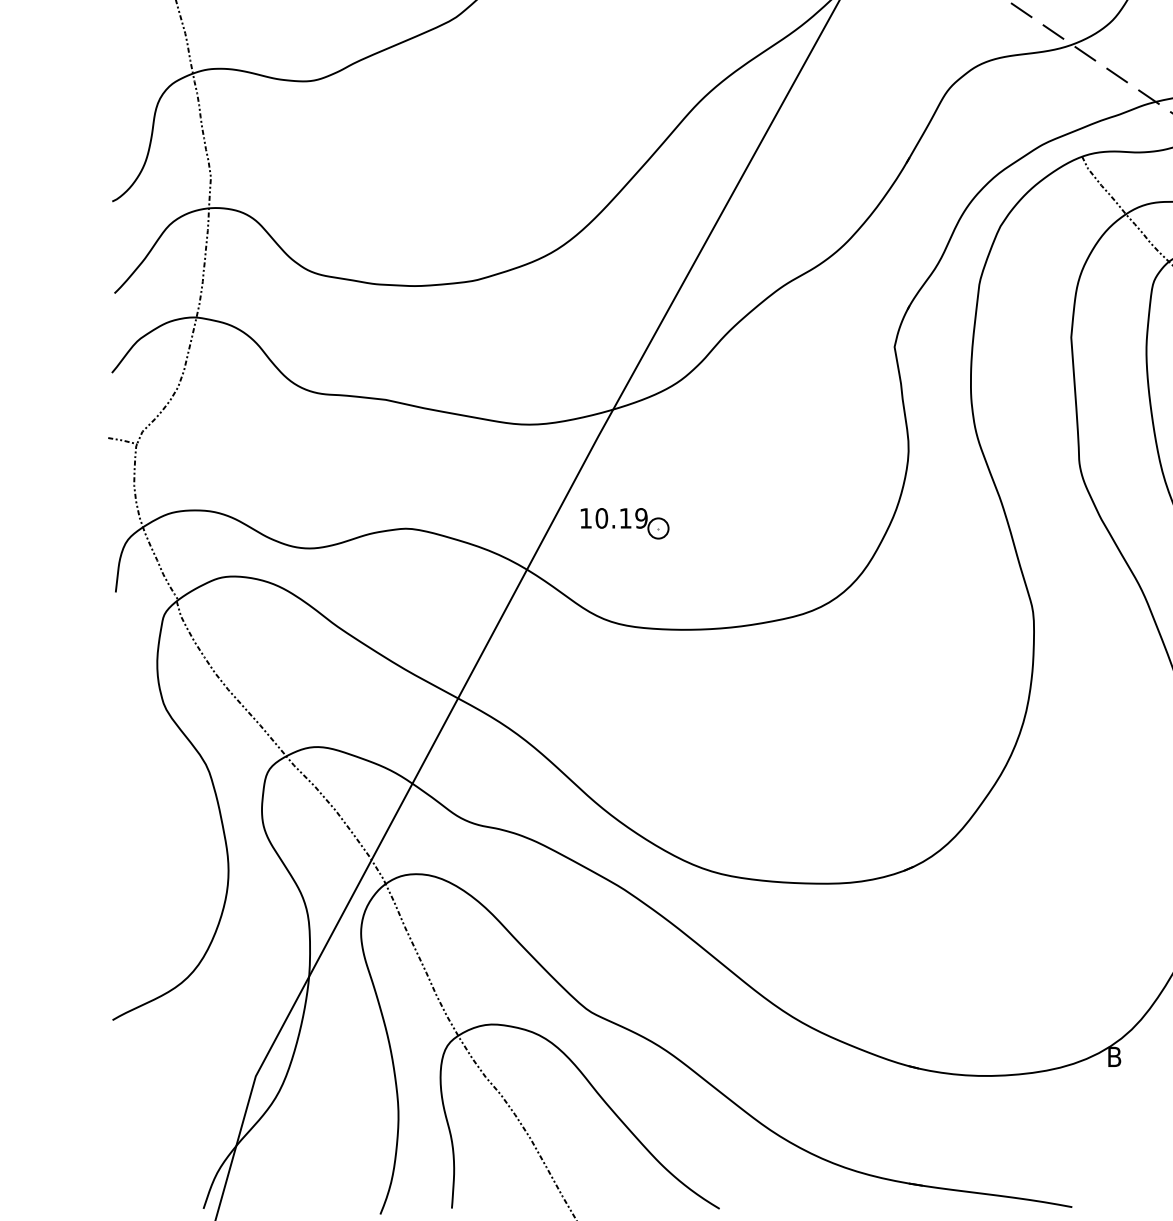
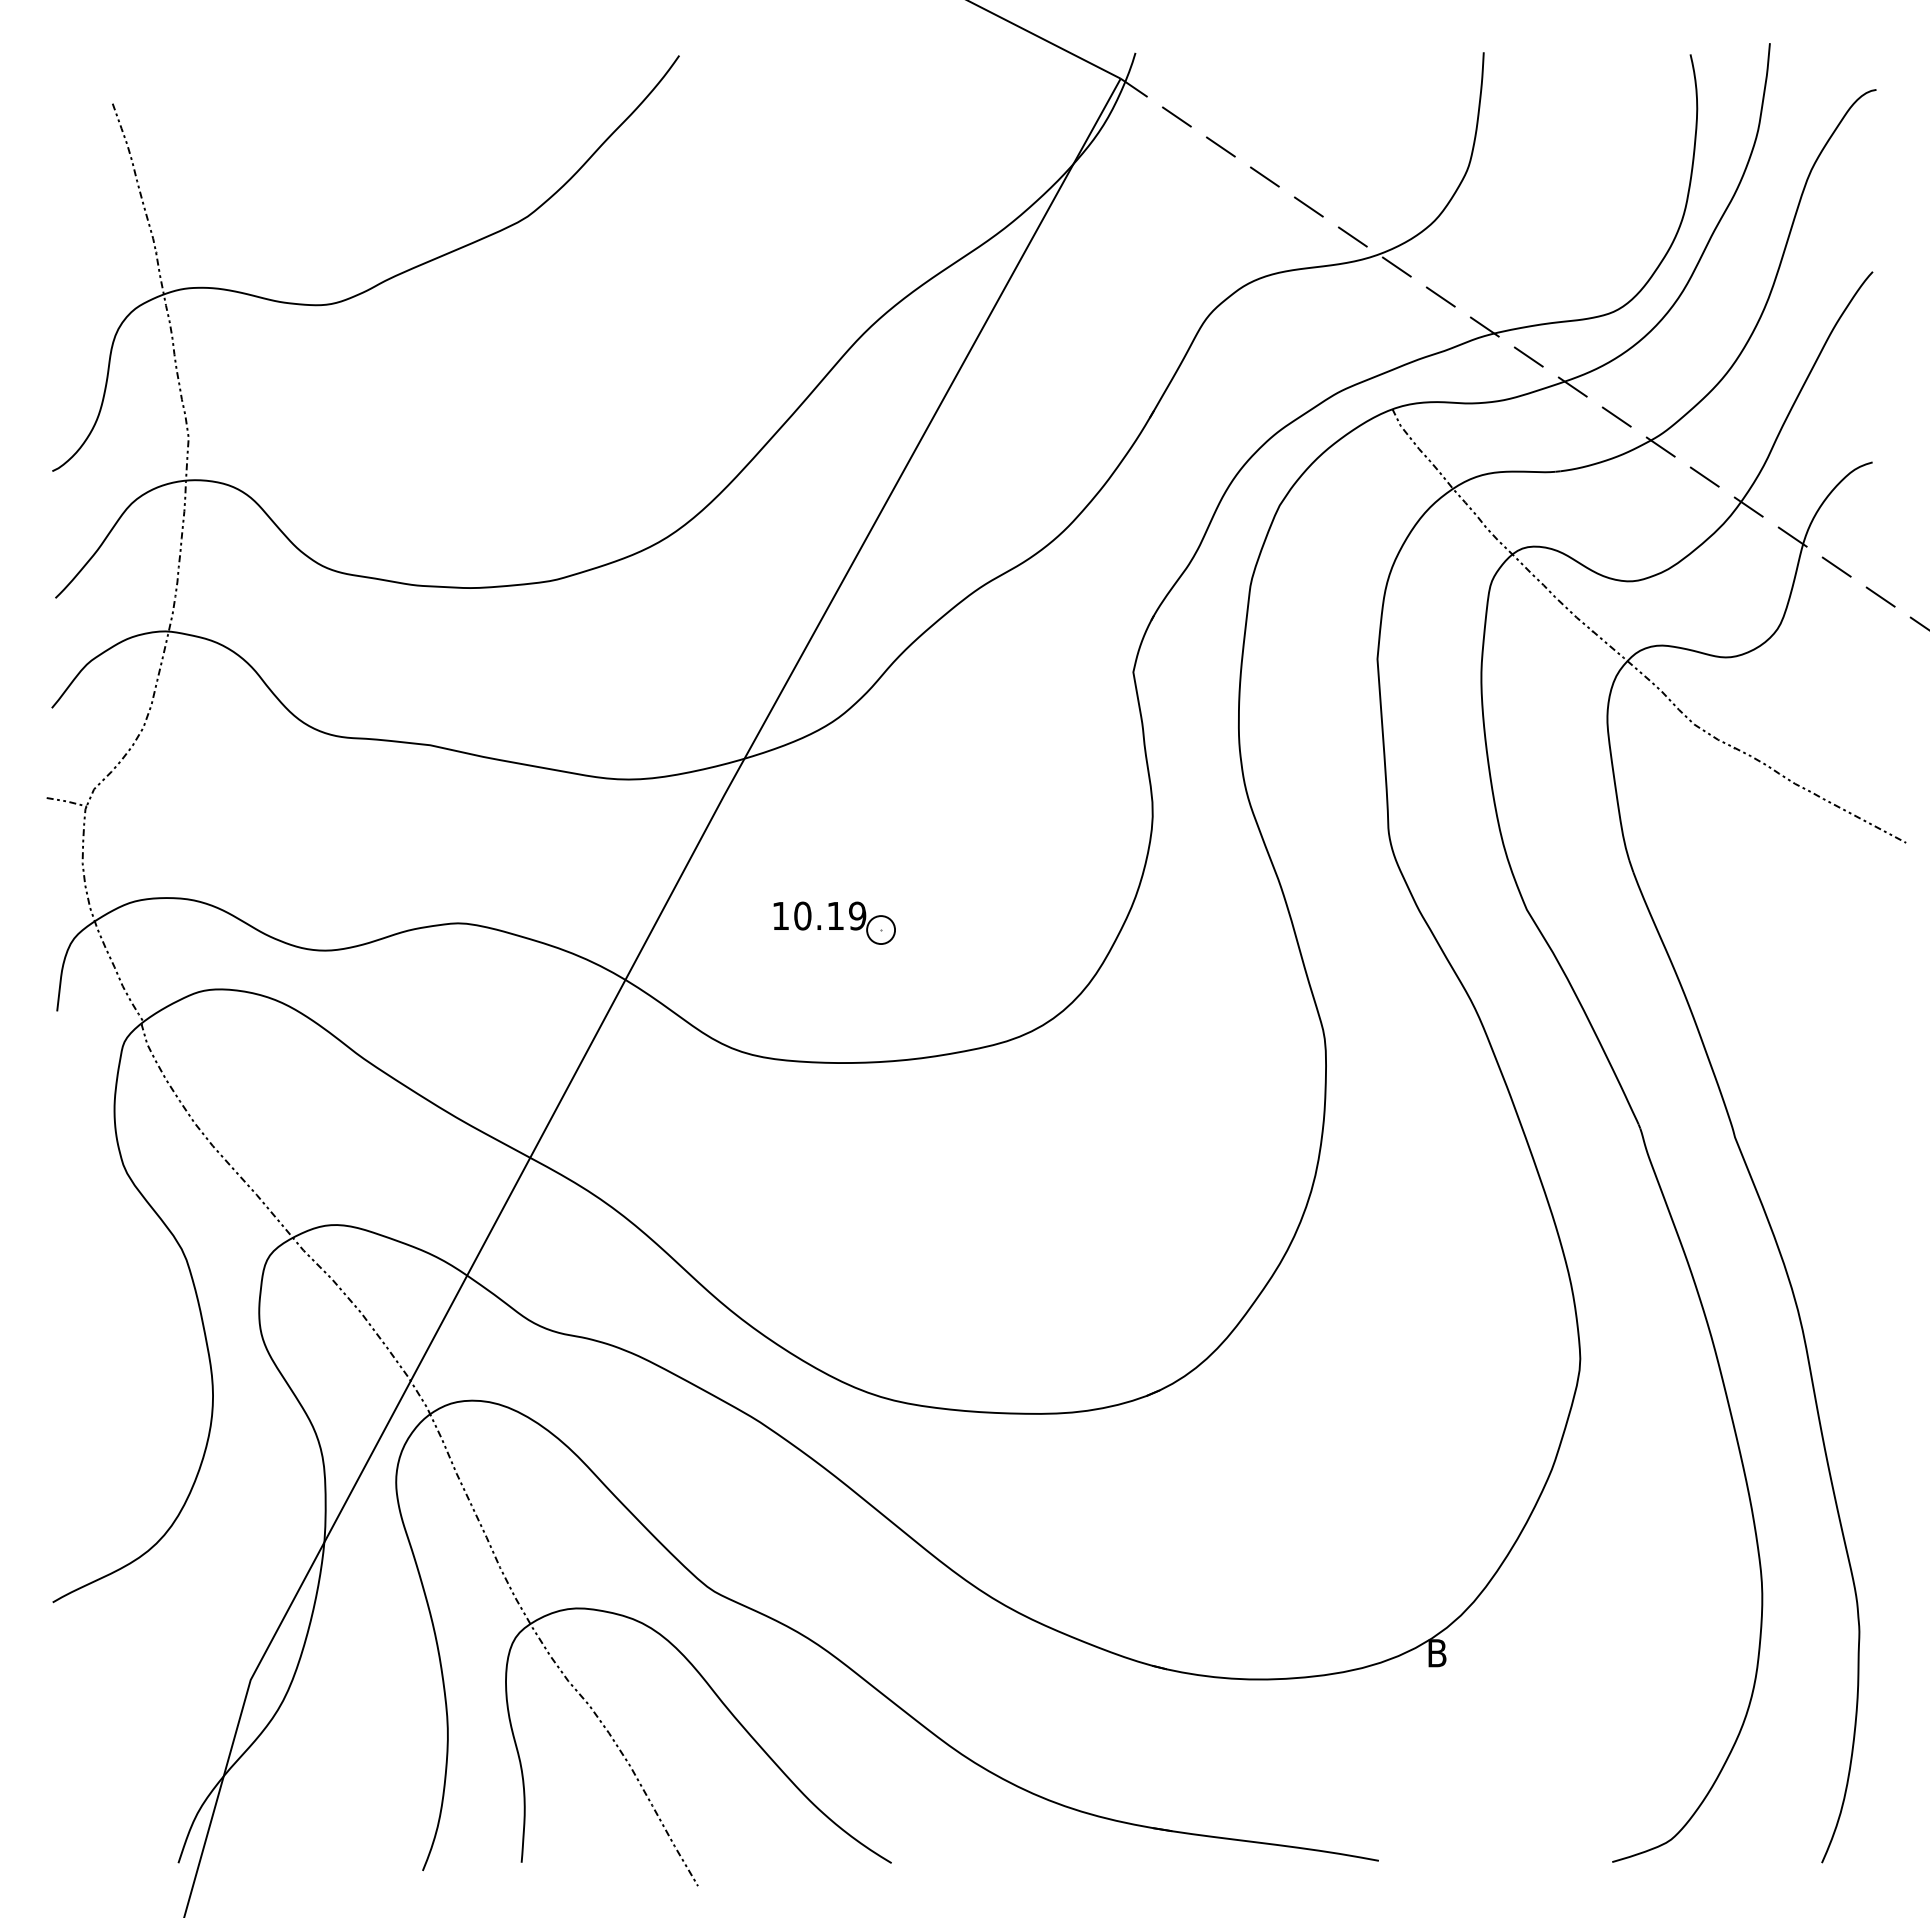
part: (624, 523) -> (834, 922), moved

